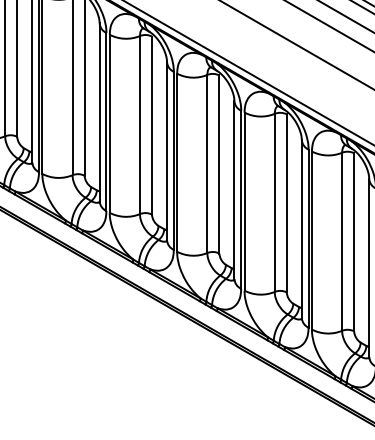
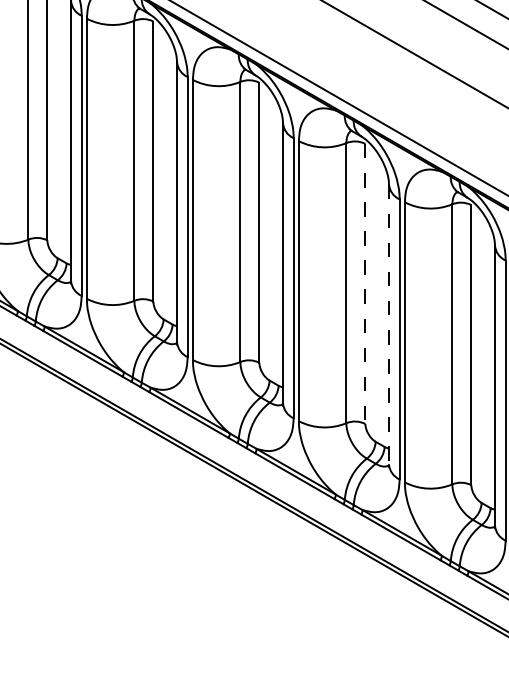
line: (219, 165) -> (365, 285), solid -> dashed
line: (234, 190) -> (389, 324), solid -> dashed

